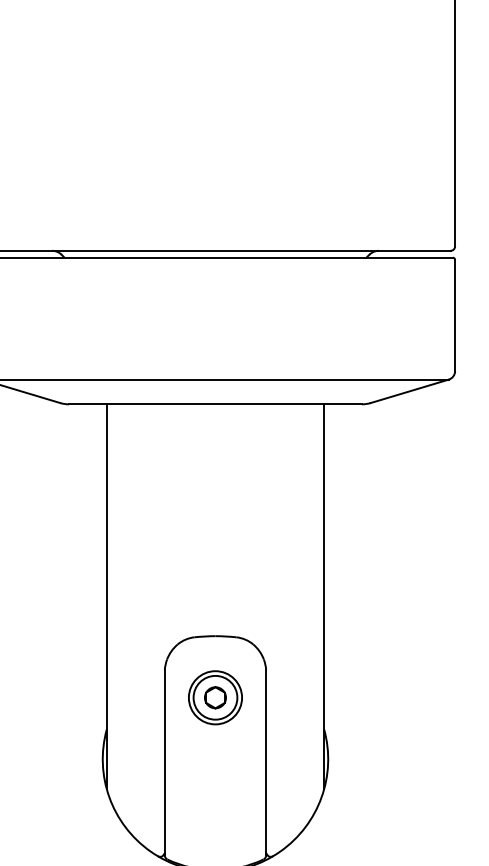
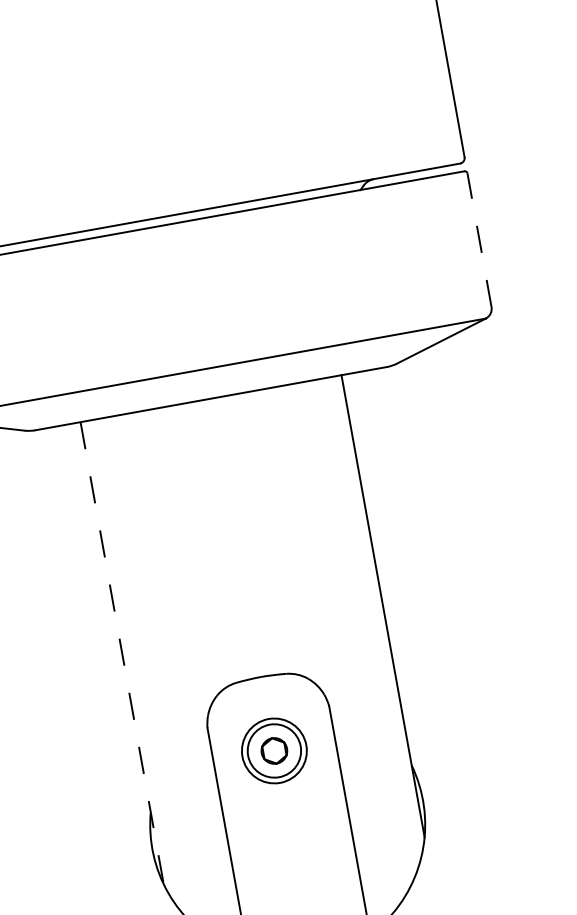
line: (455, 315) -> (479, 240), solid -> dashed
line: (106, 597) -> (121, 654), solid -> dashed

